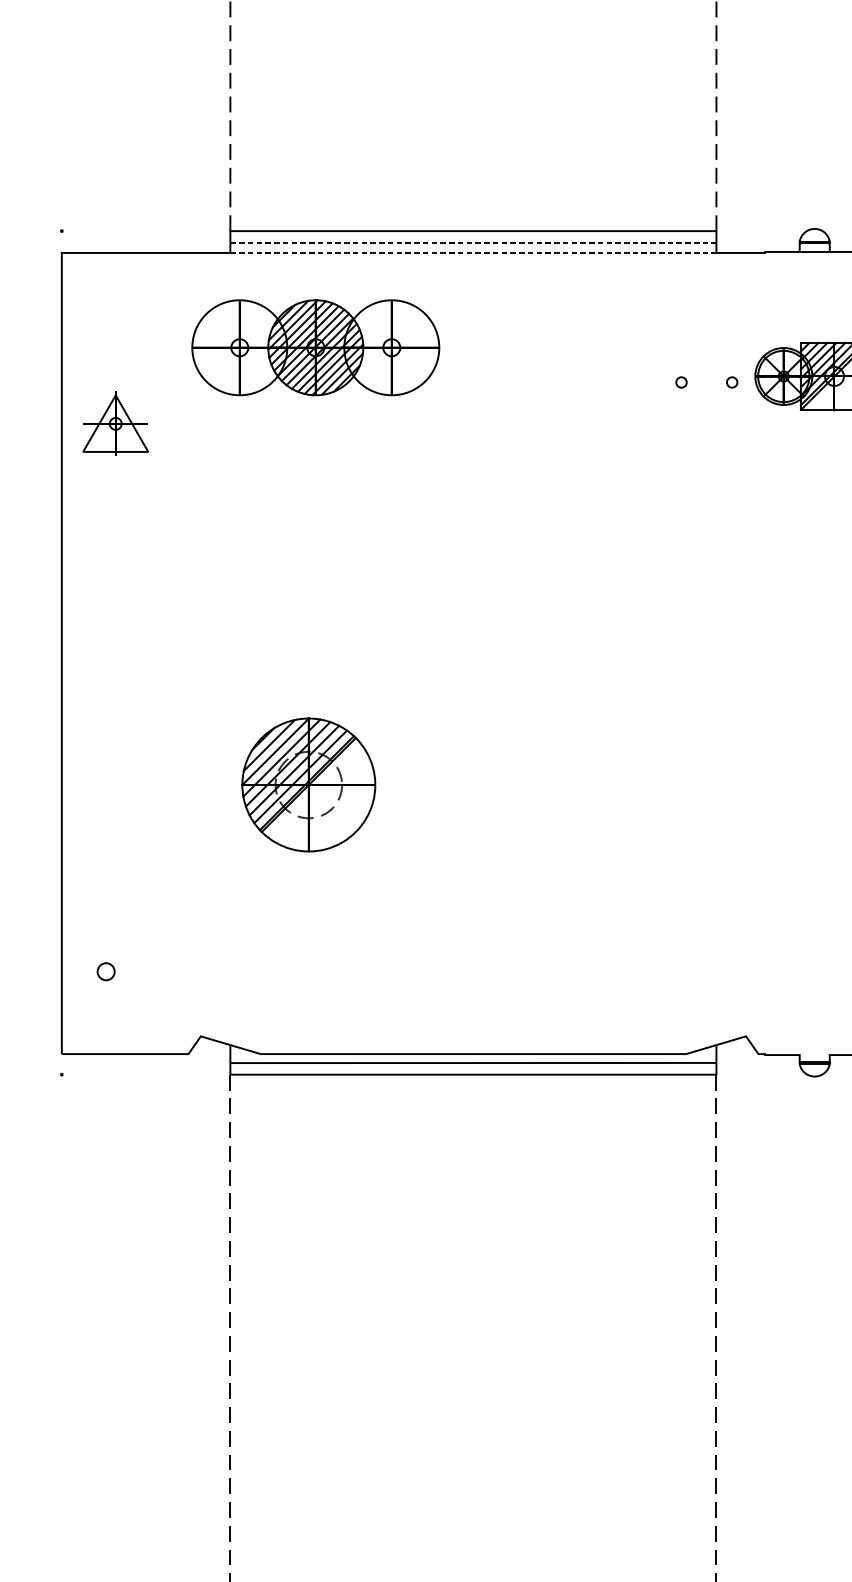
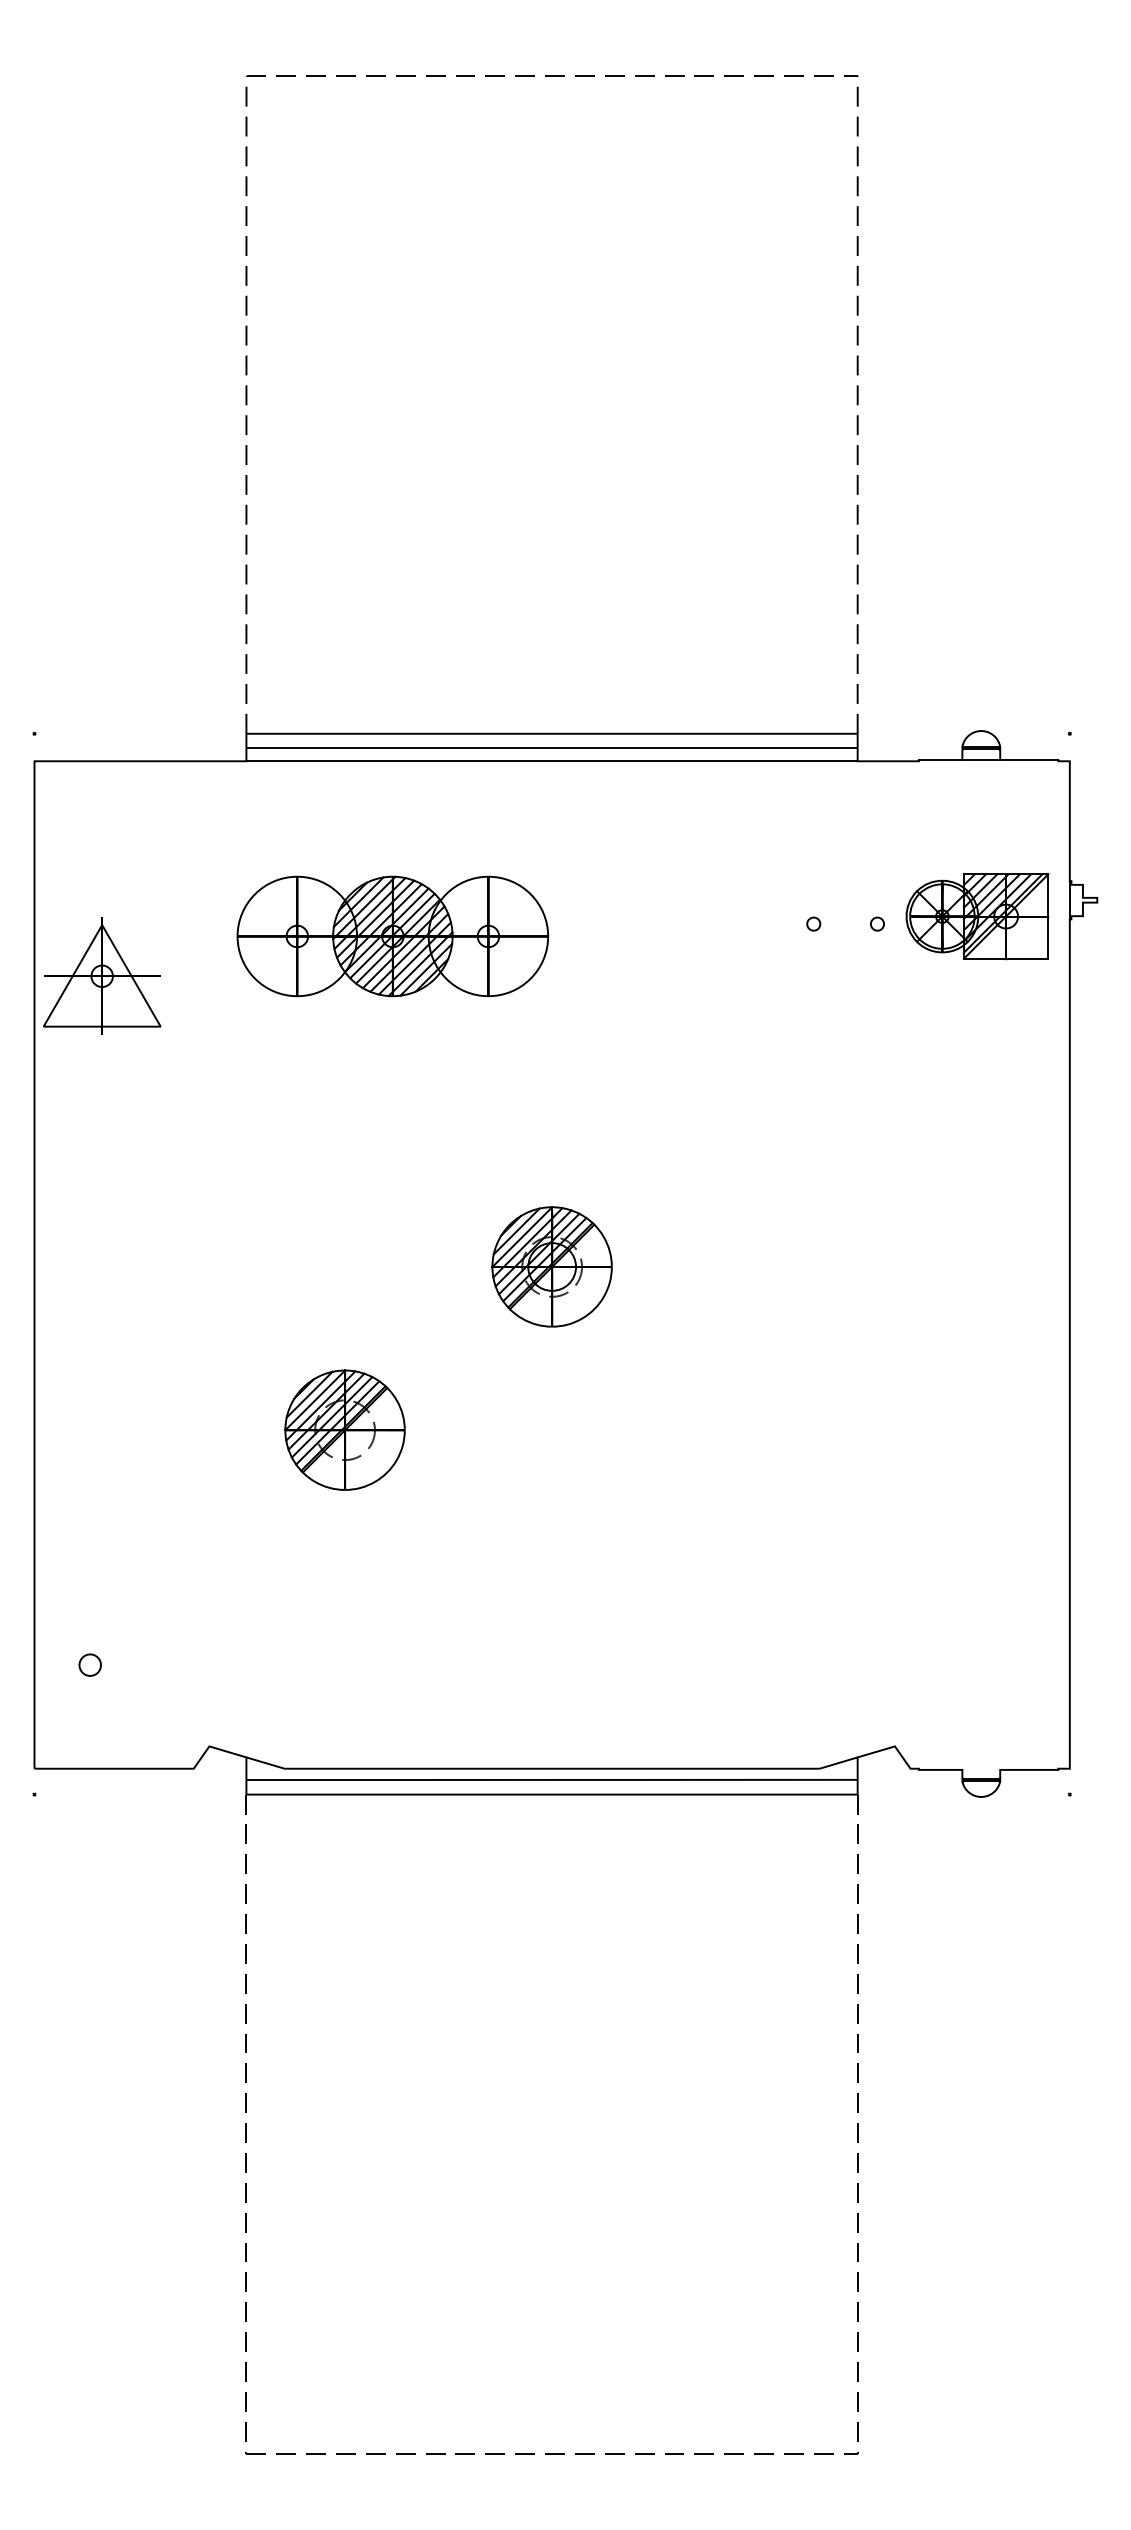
line: (473, 242) -> (552, 748), dashed -> solid
line: (473, 253) -> (552, 761), dashed -> solid
part: (315, 347) -> (392, 936), moved
part: (115, 423) -> (102, 975), size x1.43
part: (472, 654) -> (551, 1266), added
part: (308, 784) -> (344, 1429), size x0.71

